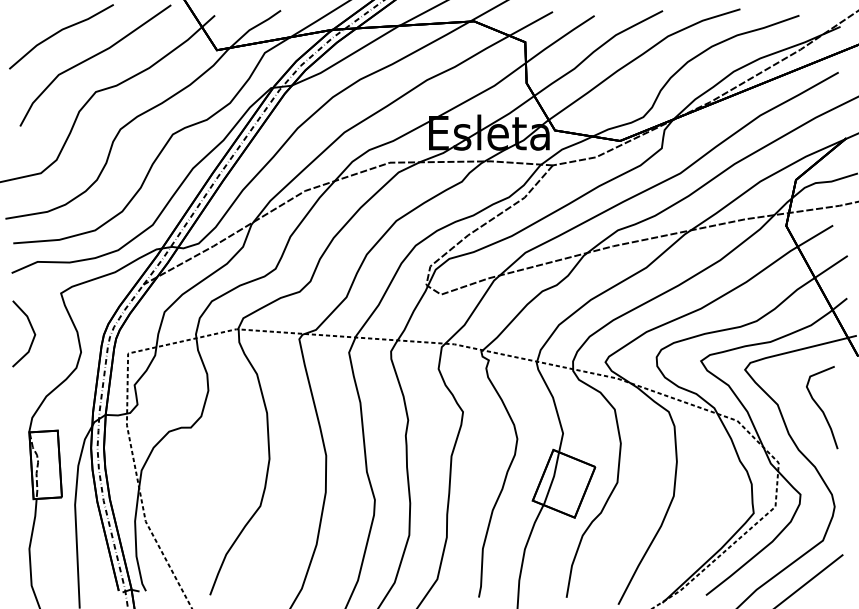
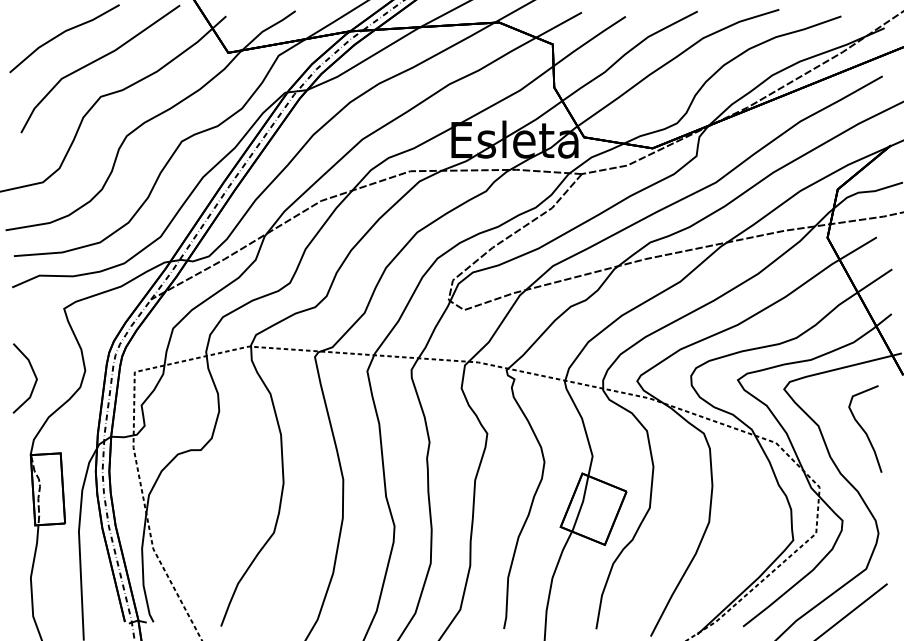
line: (31, 330) -> (33, 374), moved

